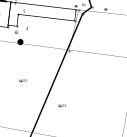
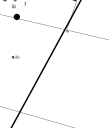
part: (61, 105) -> (53, 86), removed

